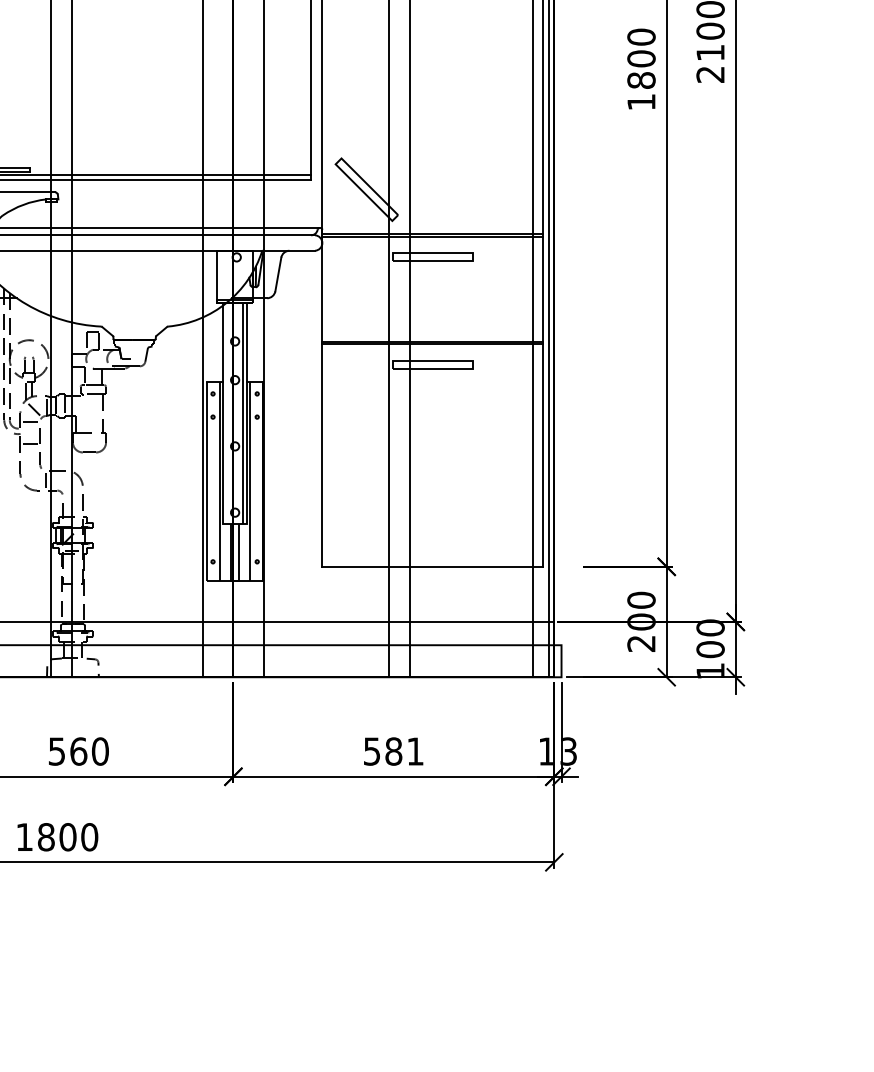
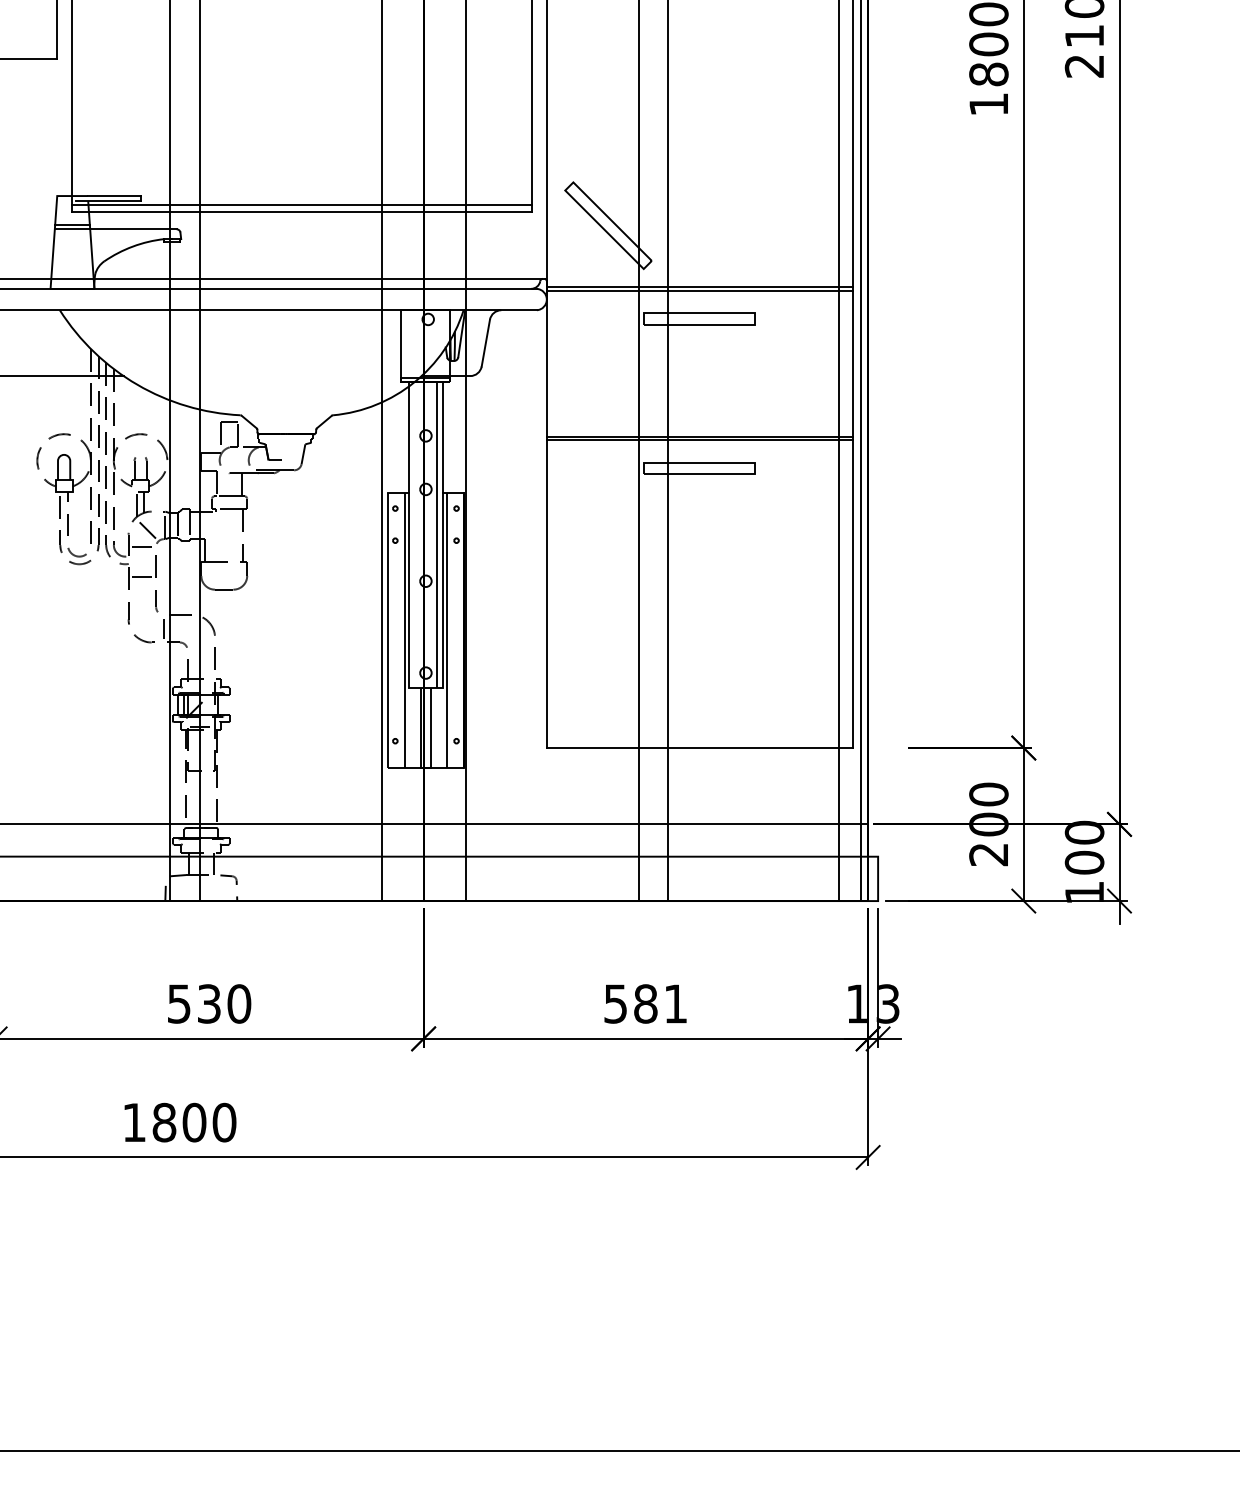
text: (78, 751) -> (209, 1003), 560 -> 530

